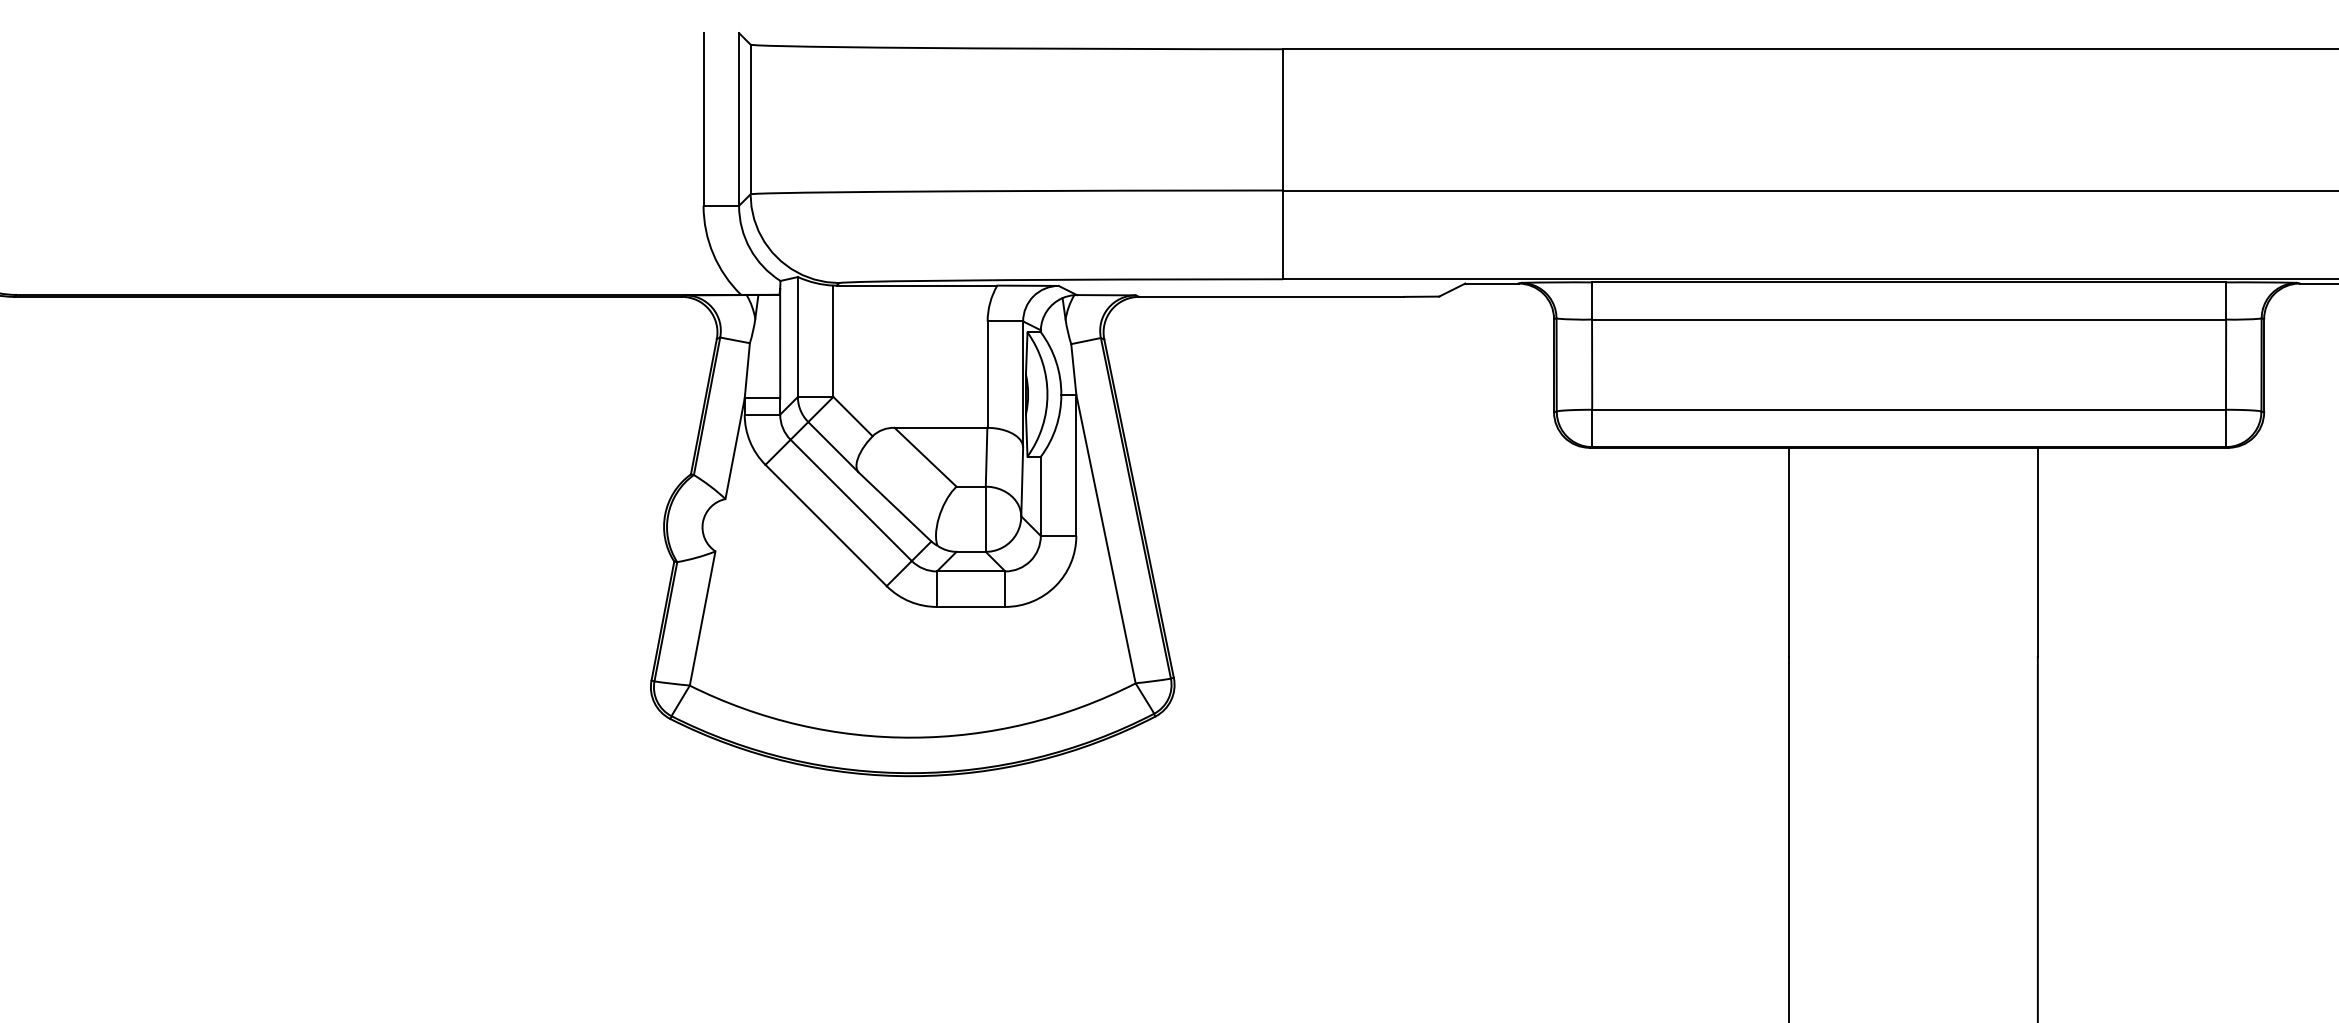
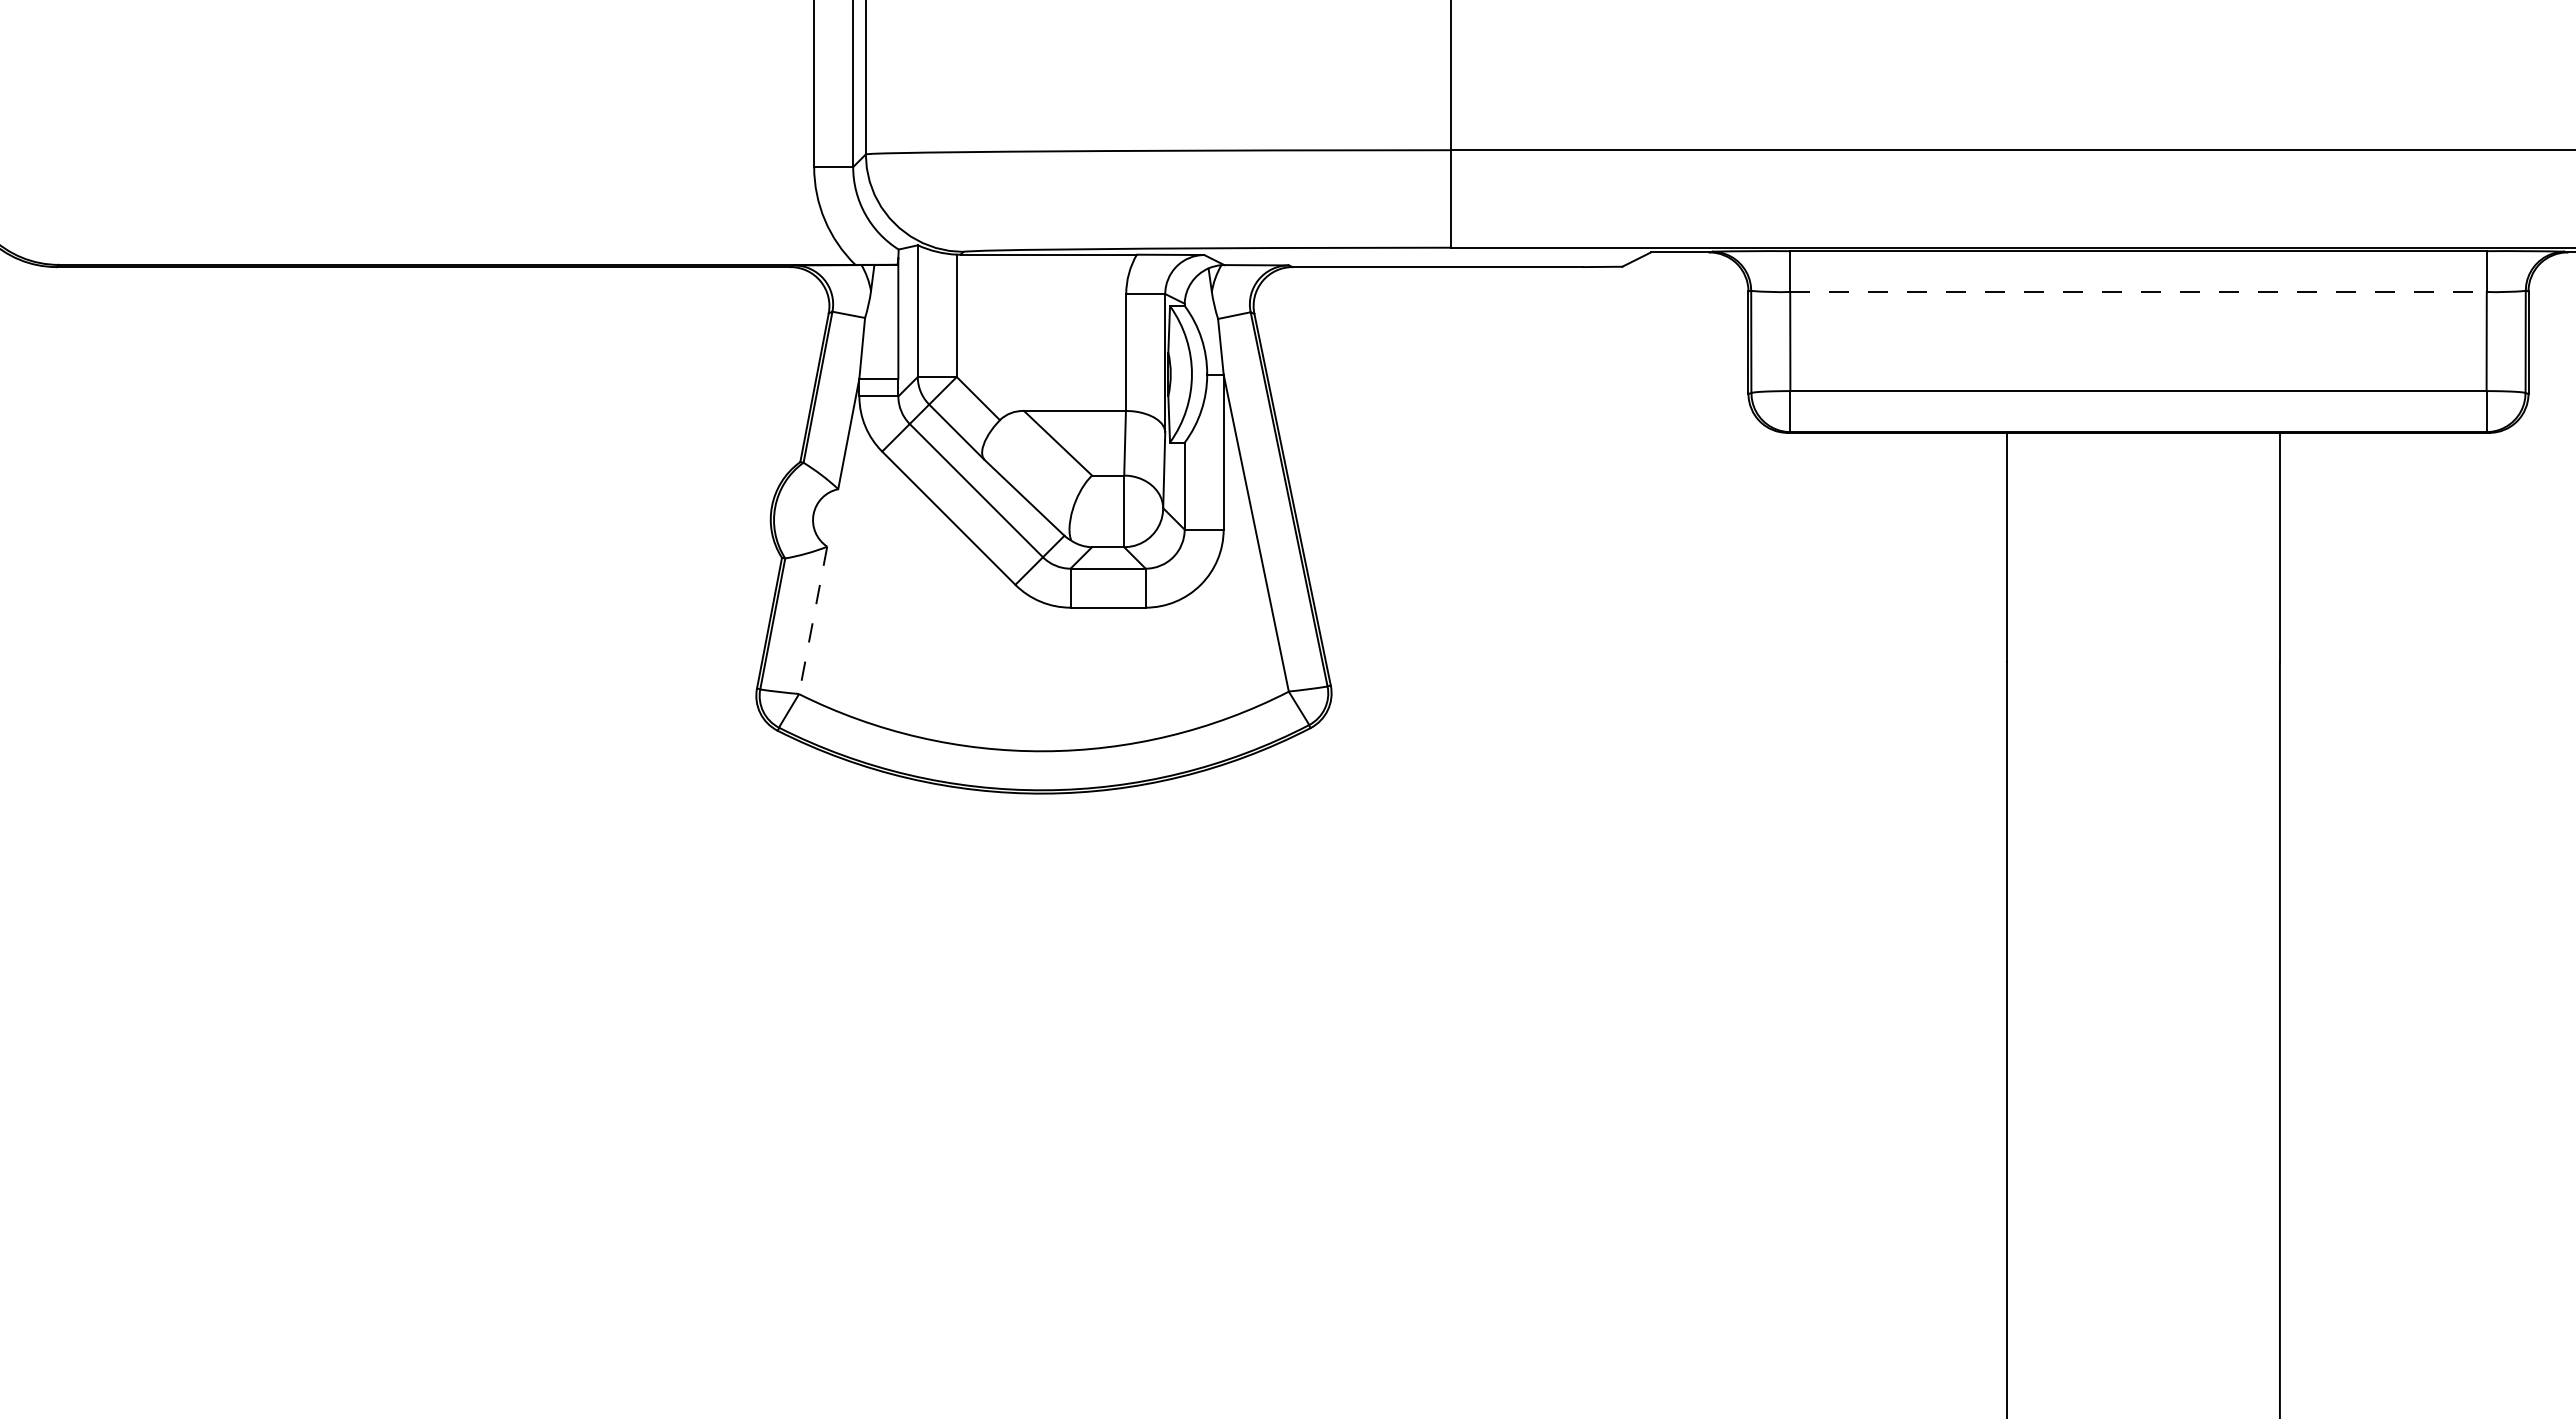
line: (1909, 320) -> (2138, 292), solid -> dashed
line: (702, 618) -> (813, 620), solid -> dashed

